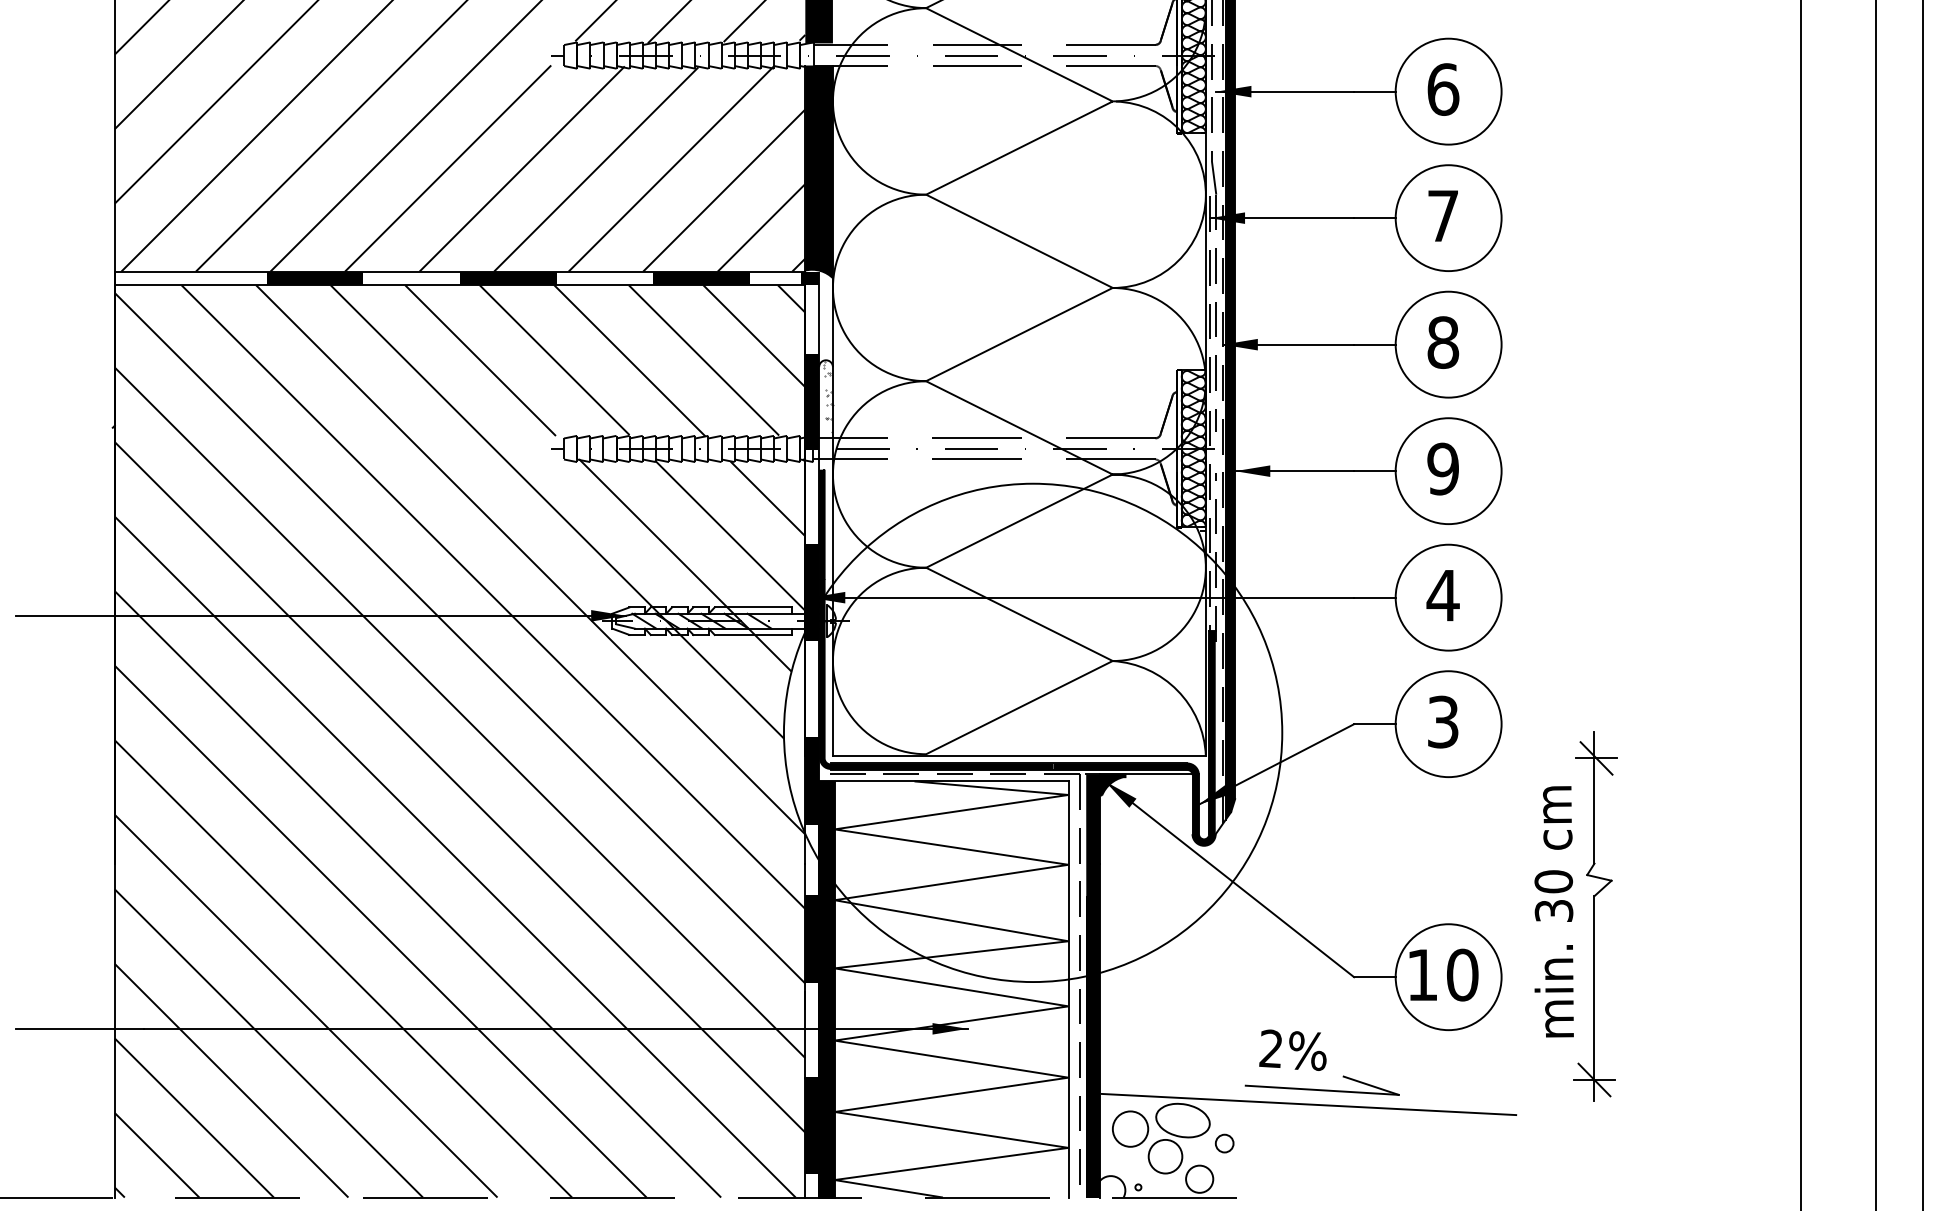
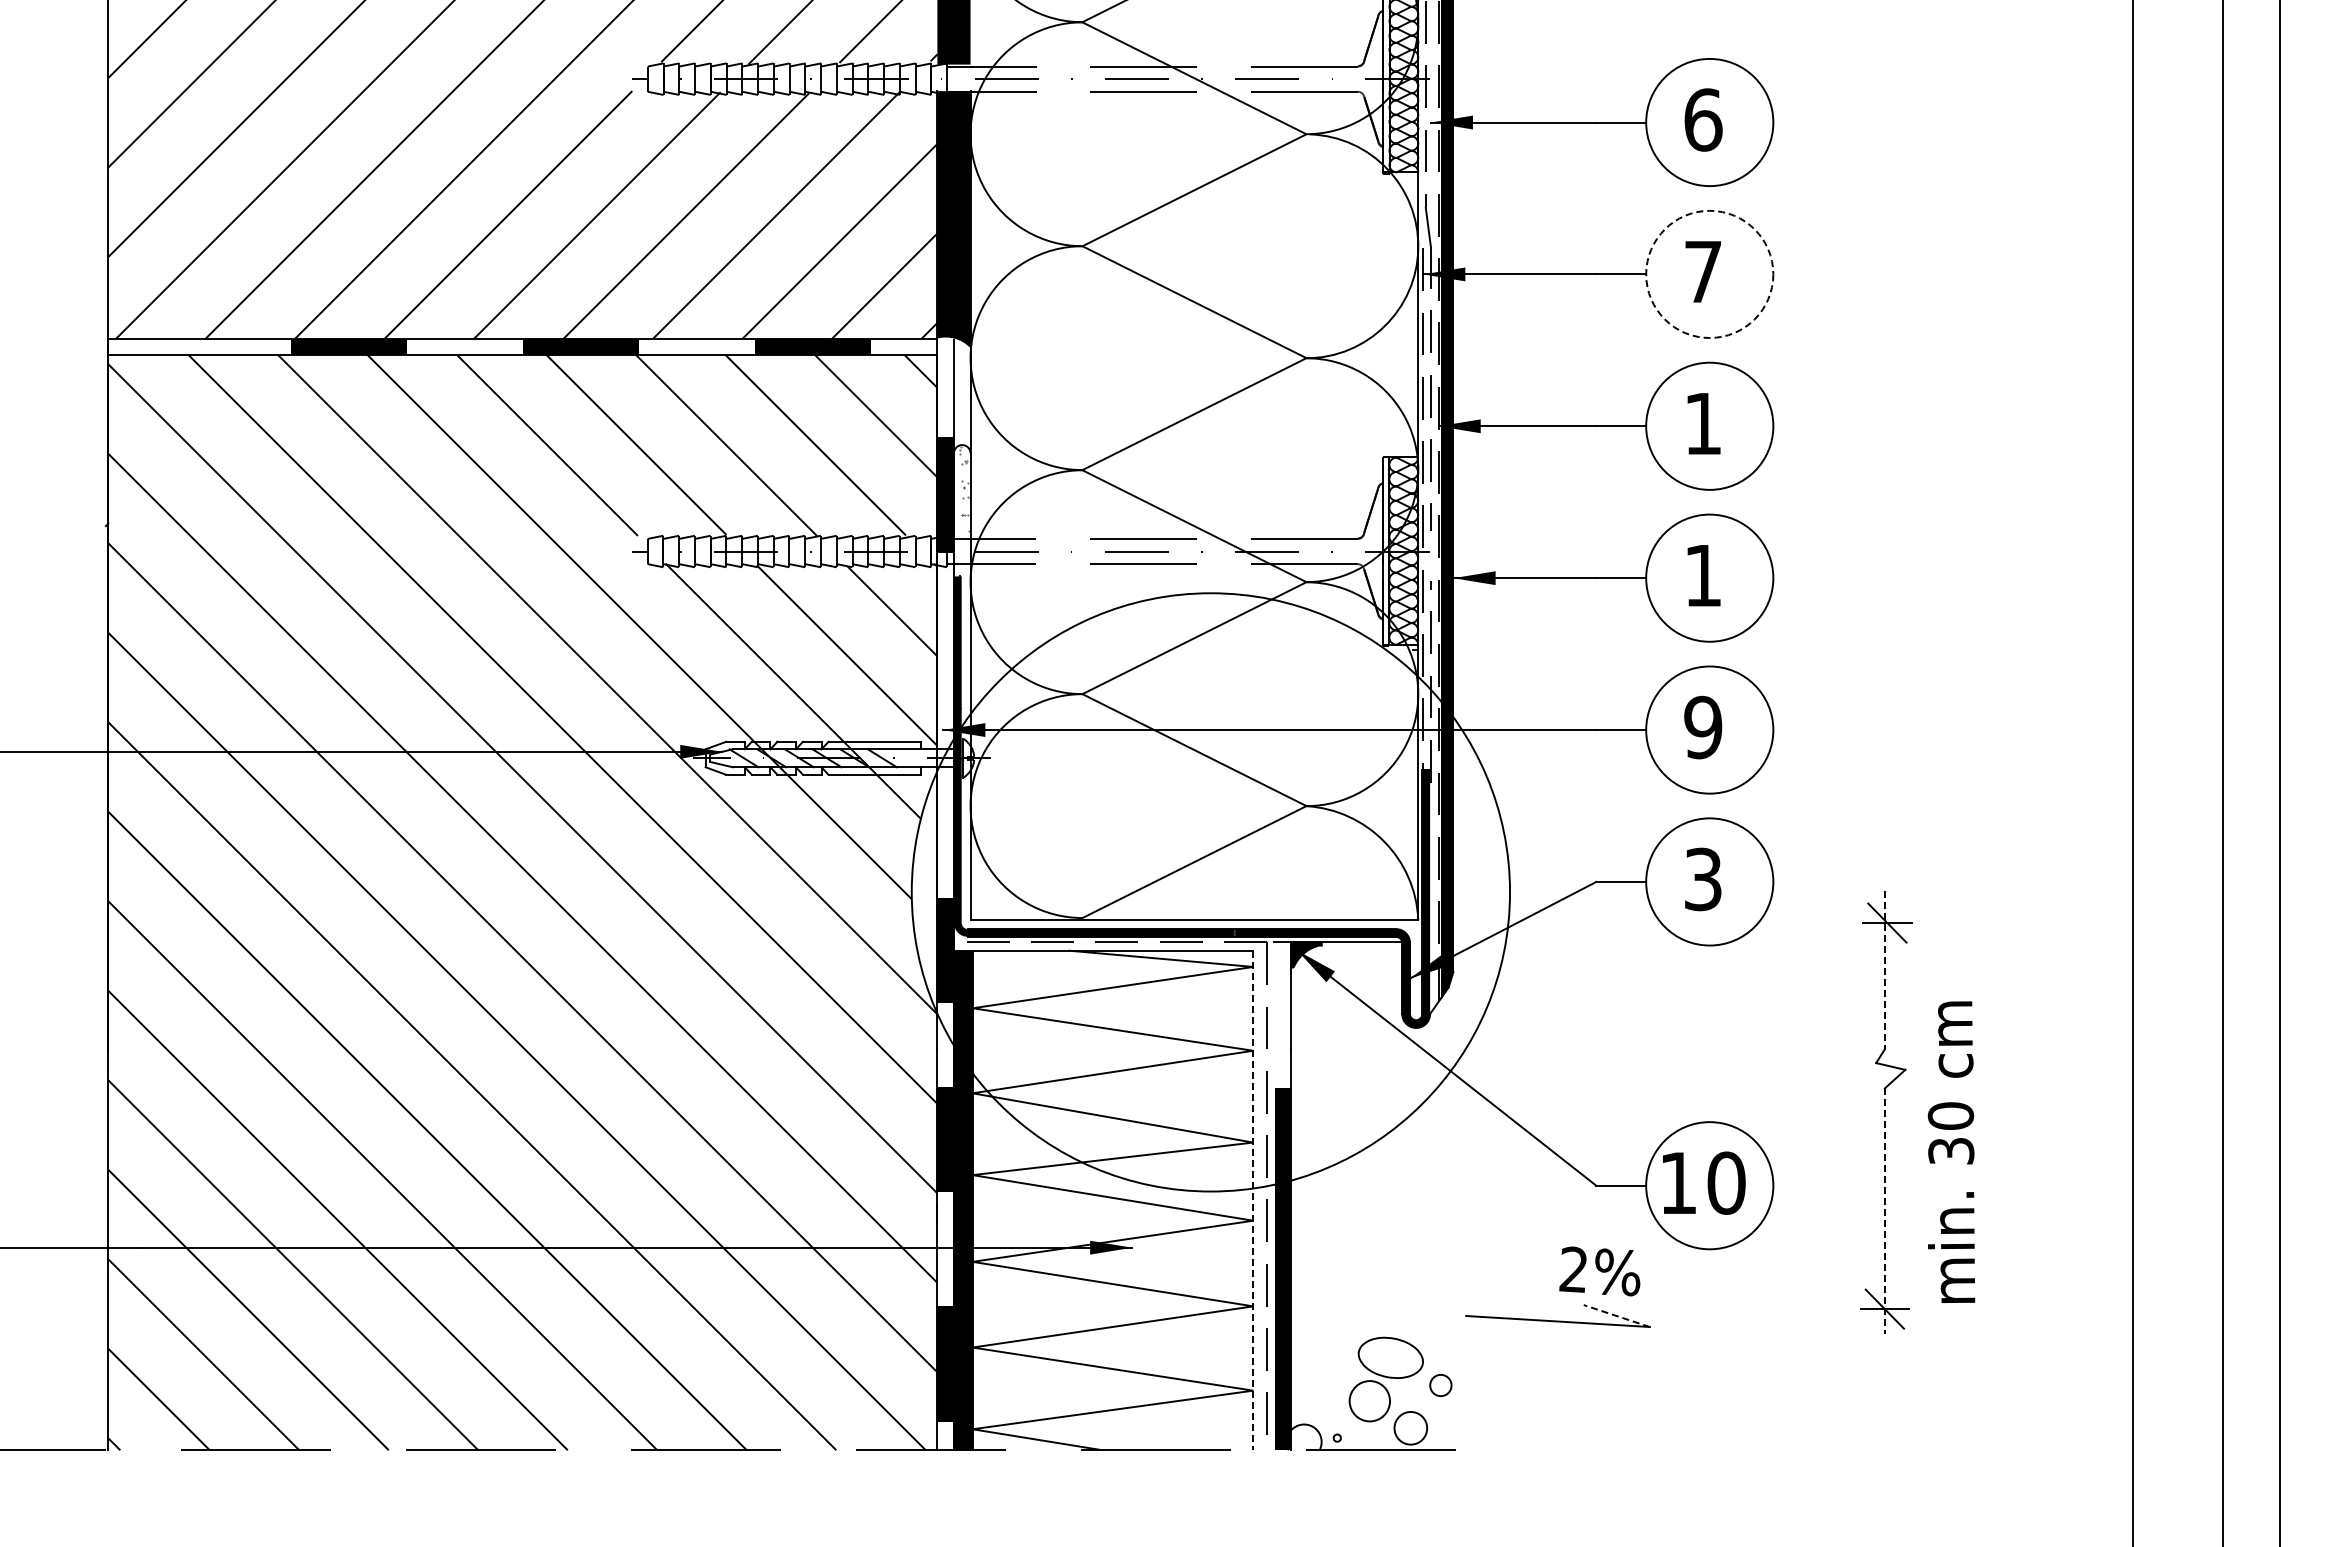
circle: (1448, 218) -> (1709, 274), solid -> dashed
fill: (809, 278) -> (942, 346), removed
text: (1443, 342) -> (1703, 423), 8 -> 1
text: (1443, 468) -> (1703, 575), 9 -> 1
fill: (812, 592) -> (945, 723), removed
text: (1443, 595) -> (1703, 727), 4 -> 9
line: (1594, 797) -> (1884, 970), solid -> dashed
fill: (1092, 835) -> (1282, 1015), removed
text: (1554, 911) -> (1951, 1151), moved
line: (1068, 989) -> (1253, 1200), solid -> dashed
line: (1594, 998) -> (1884, 1211), solid -> dashed
text: (1292, 1050) -> (1599, 1271), moved
line: (1370, 1086) -> (1616, 1316), solid -> dashed
line: (1308, 1104) -> (1541, 1338), removed
circle: (1130, 1129) -> (1327, 1368), removed

